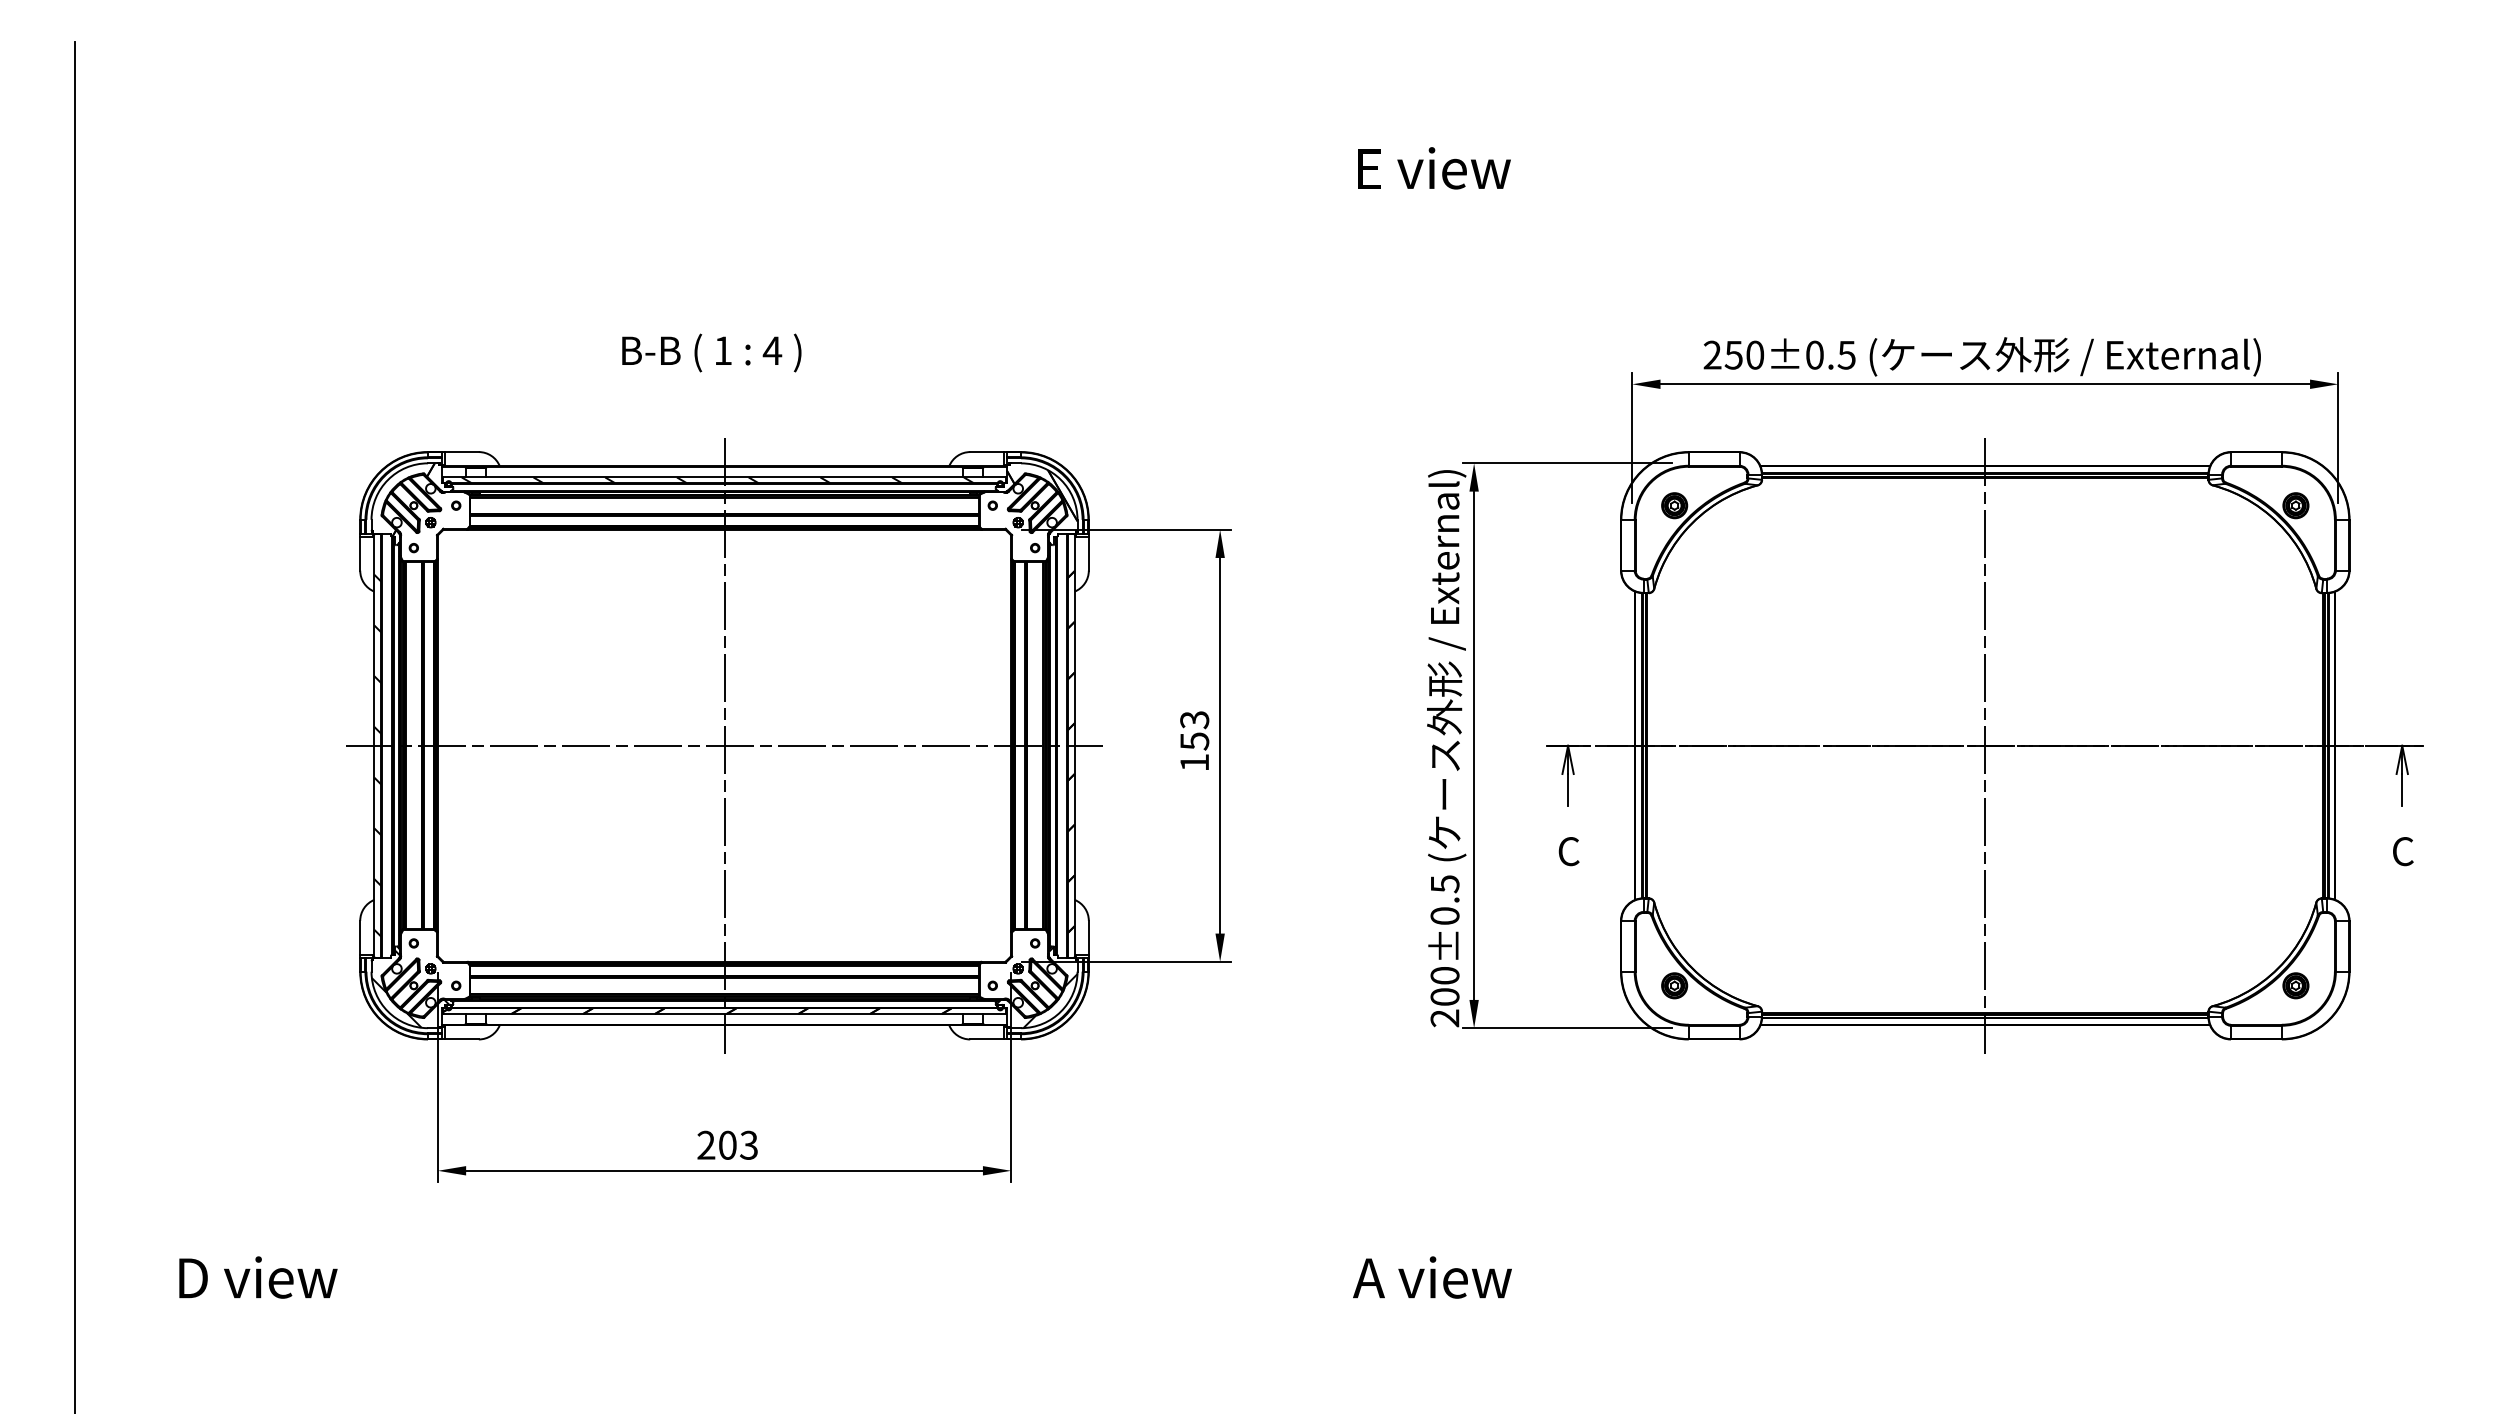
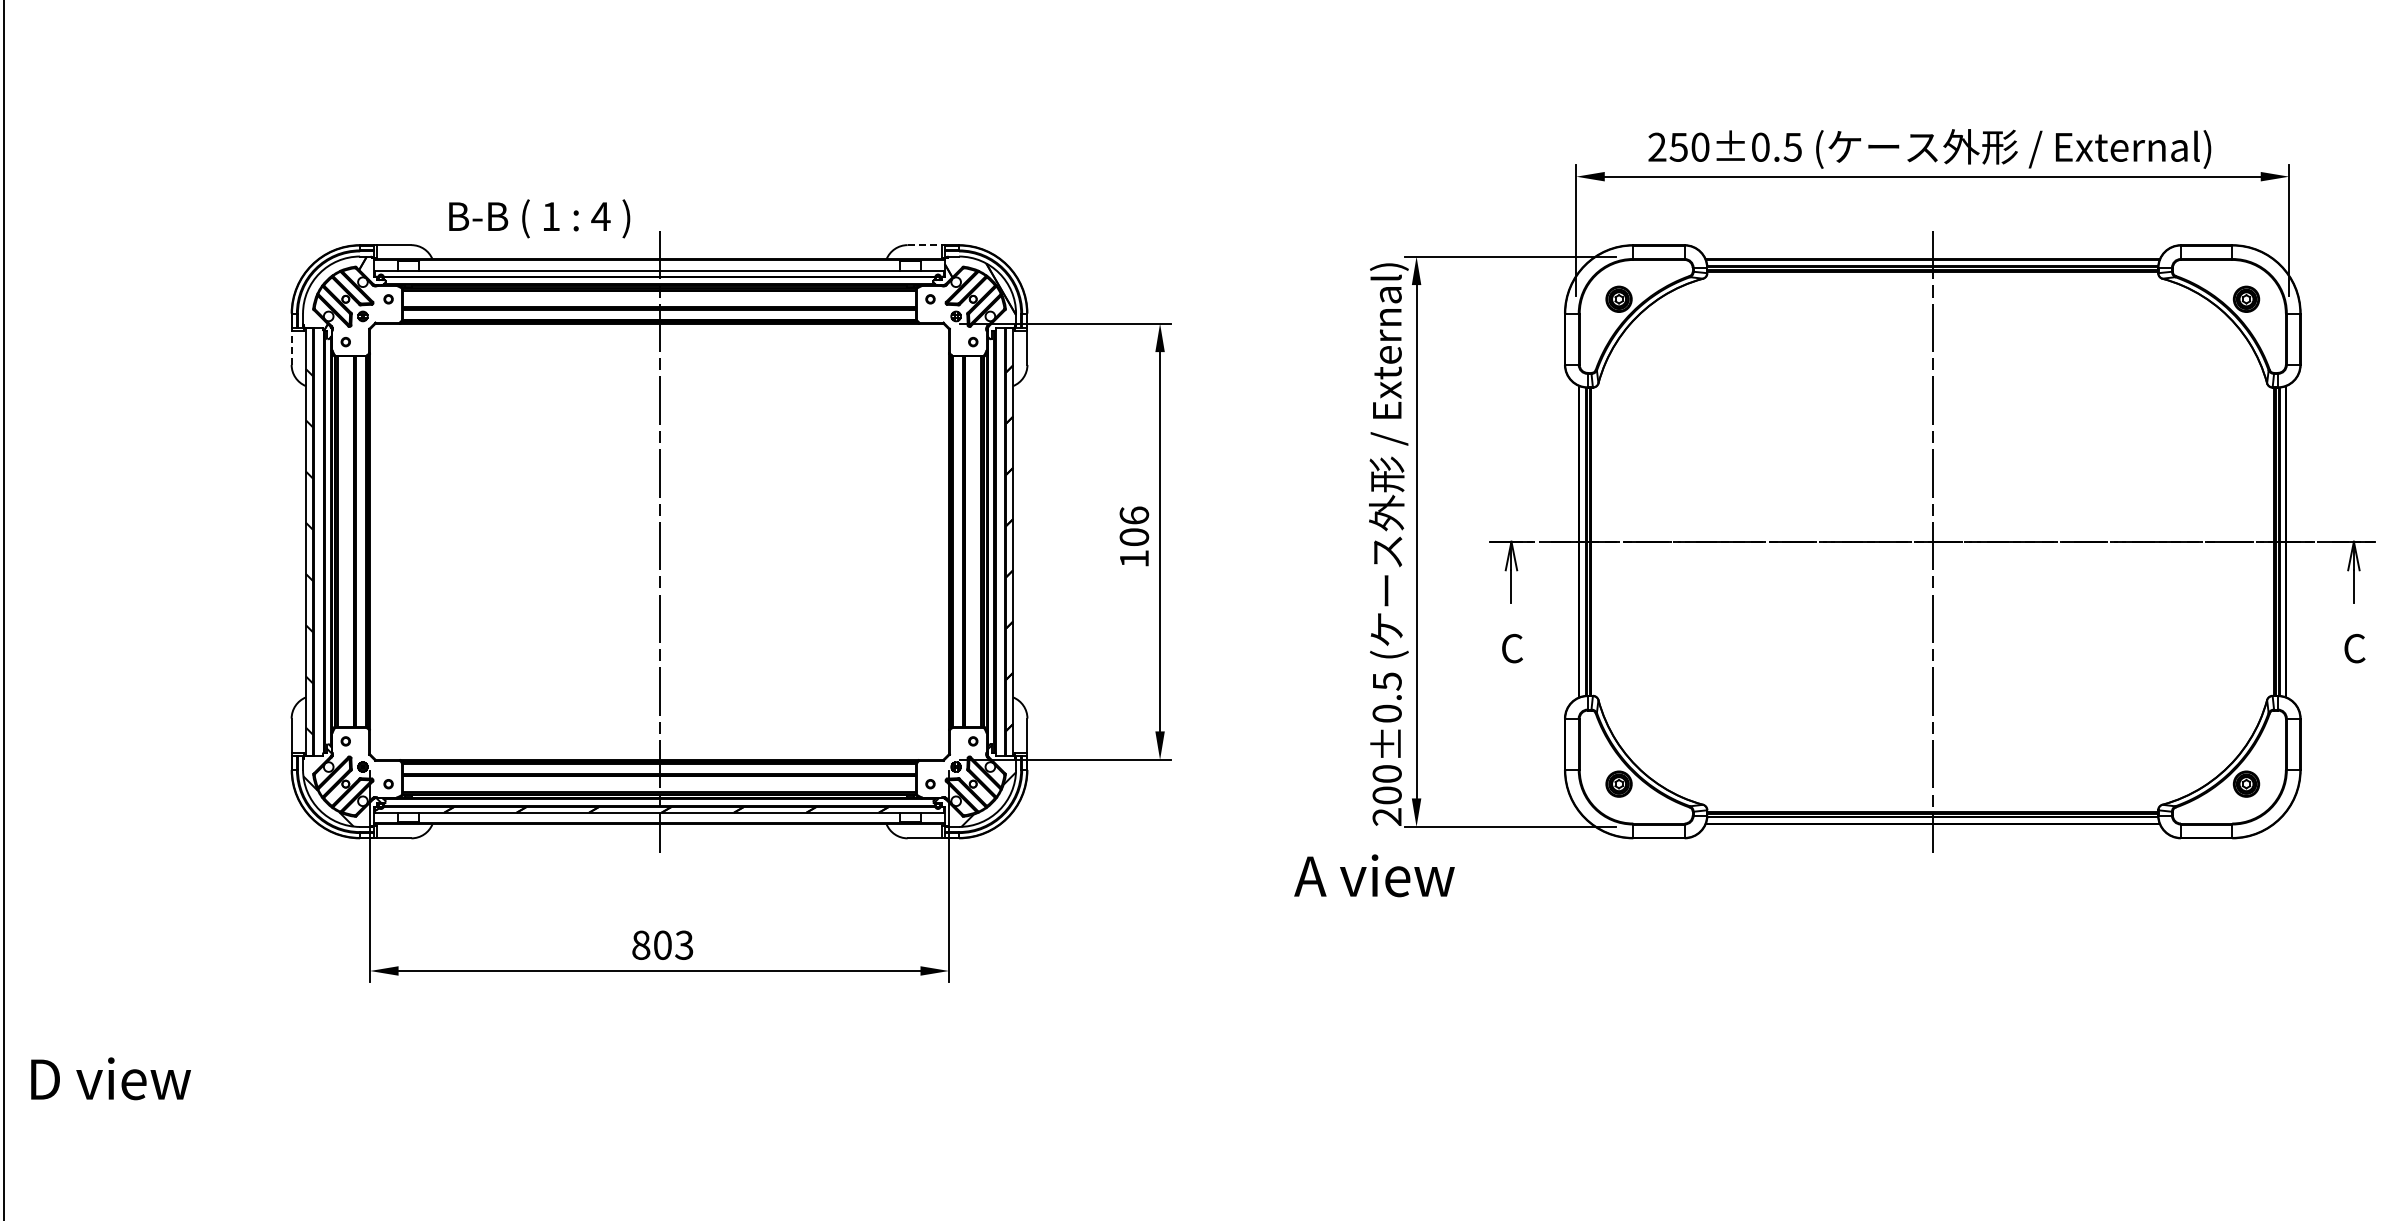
text: (711, 352) -> (539, 218), moved
line: (987, 452) -> (925, 245), solid -> dashed
hatch: (717, 480) -> (652, 273), removed
line: (360, 553) -> (291, 347), solid -> dashed
text: (1194, 730) -> (1134, 526), 153 -> 106
line: (724, 745) -> (659, 541), removed
text: (706, 1144) -> (641, 944), 203 -> 803
text: (258, 1277) -> (111, 1078), moved
text: (1432, 1277) -> (1374, 875), moved

